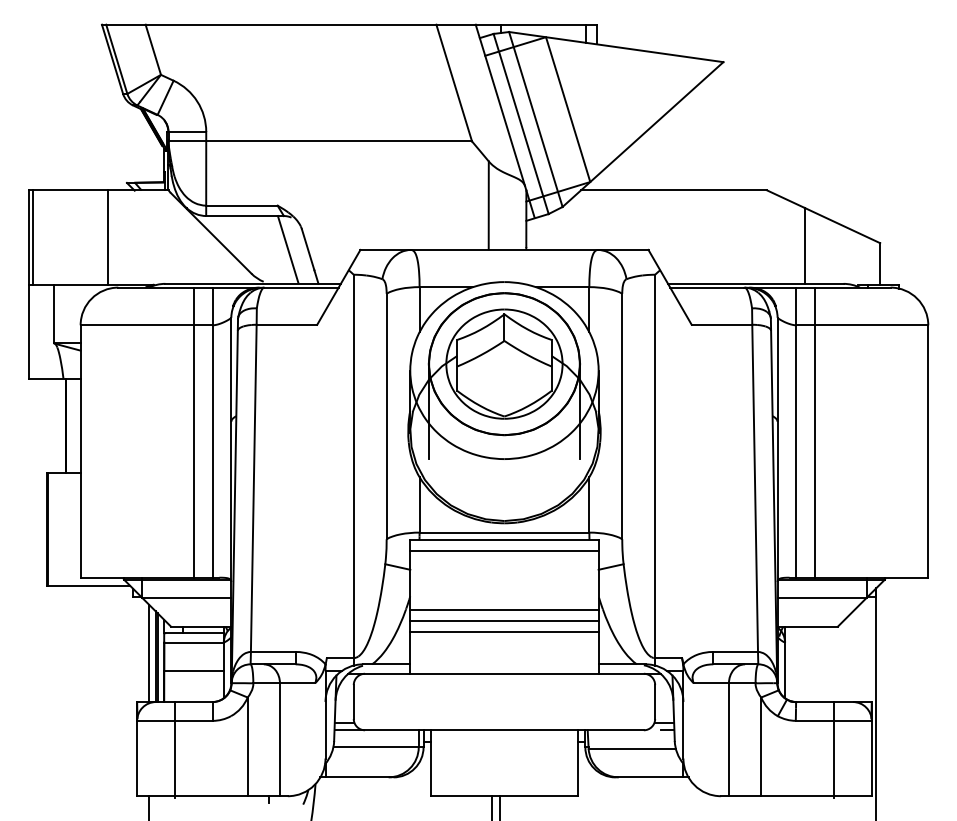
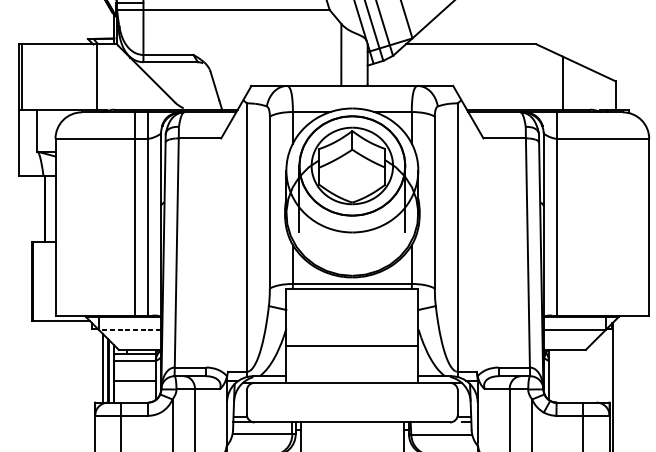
line: (107, 237) -> (96, 77), moved
line: (287, 249) -> (200, 85), removed
line: (815, 432) -> (570, 213), removed
line: (504, 551) -> (352, 297), removed
line: (186, 598) -> (129, 330), solid -> dashed
line: (504, 609) -> (352, 337), removed
line: (504, 632) -> (352, 353), removed

